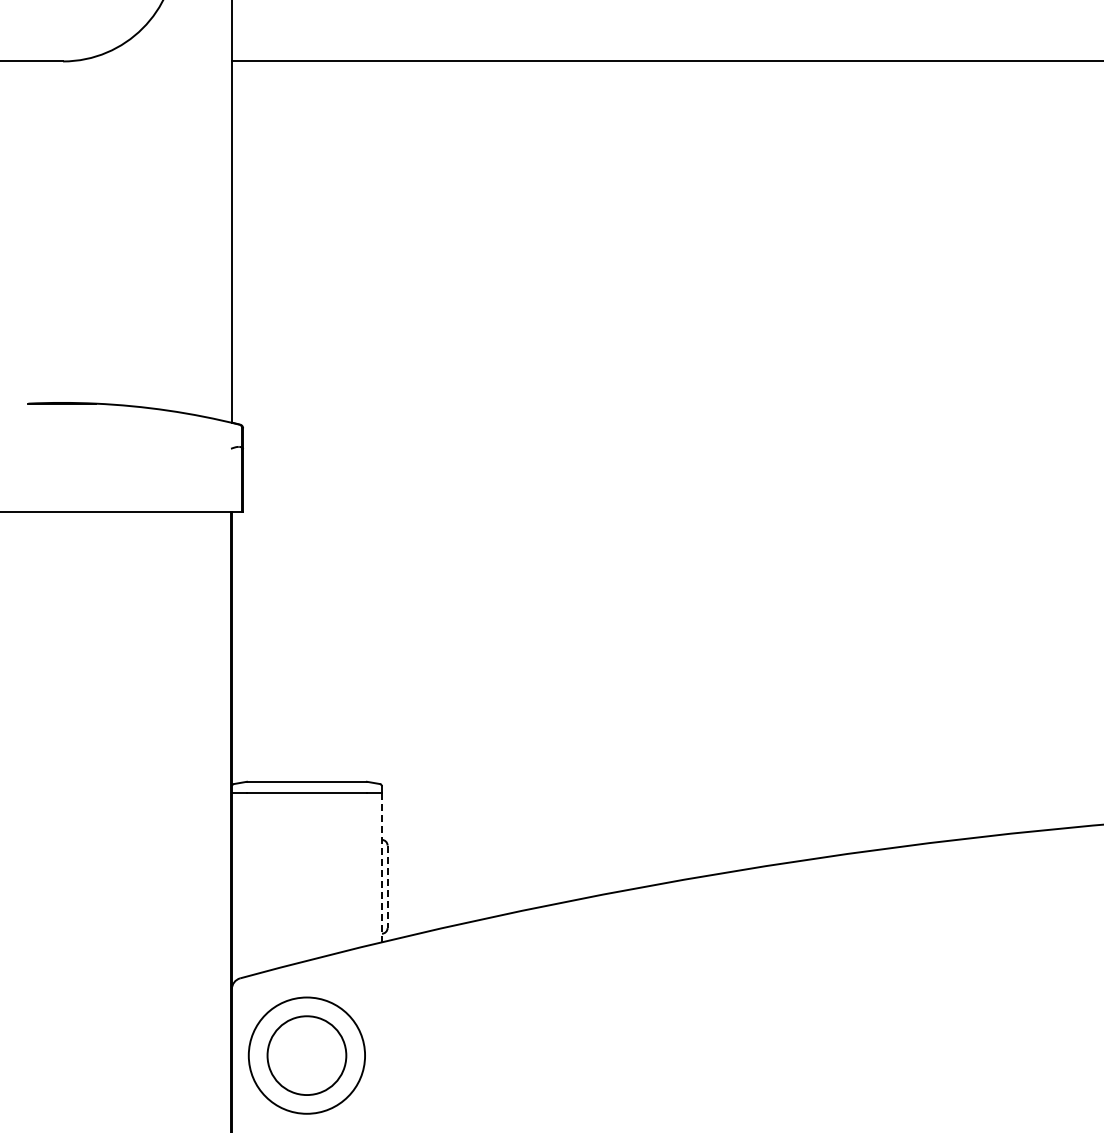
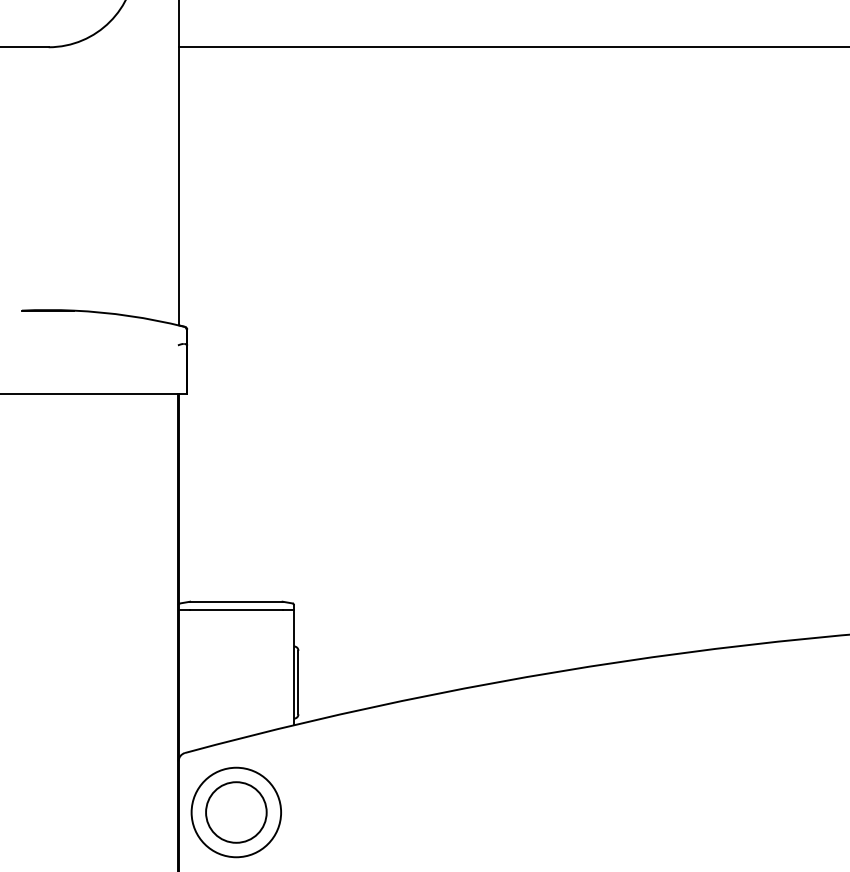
line: (381, 867) -> (293, 667), dashed -> solid
line: (387, 887) -> (298, 683), dashed -> solid

